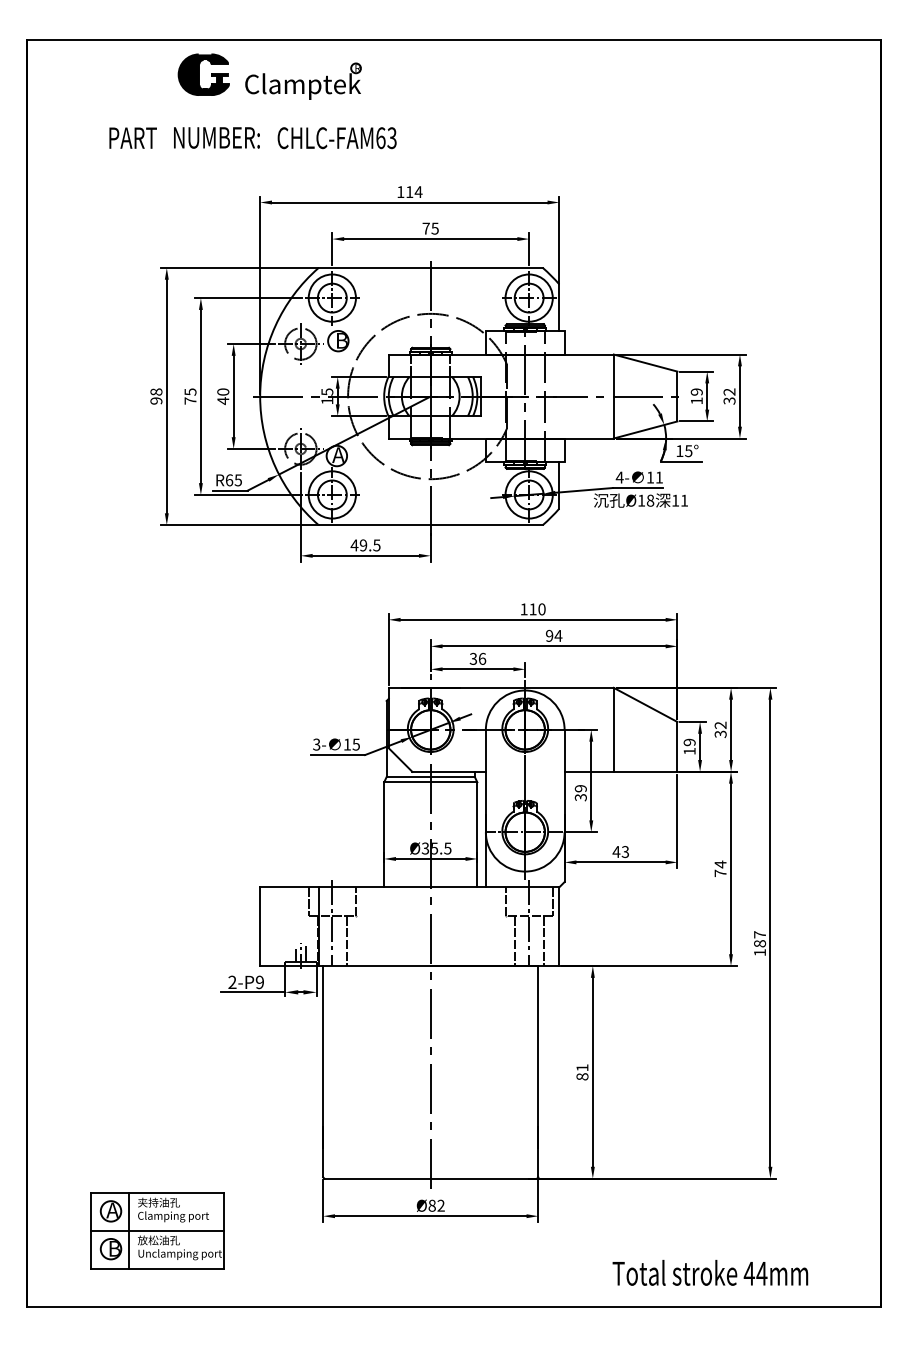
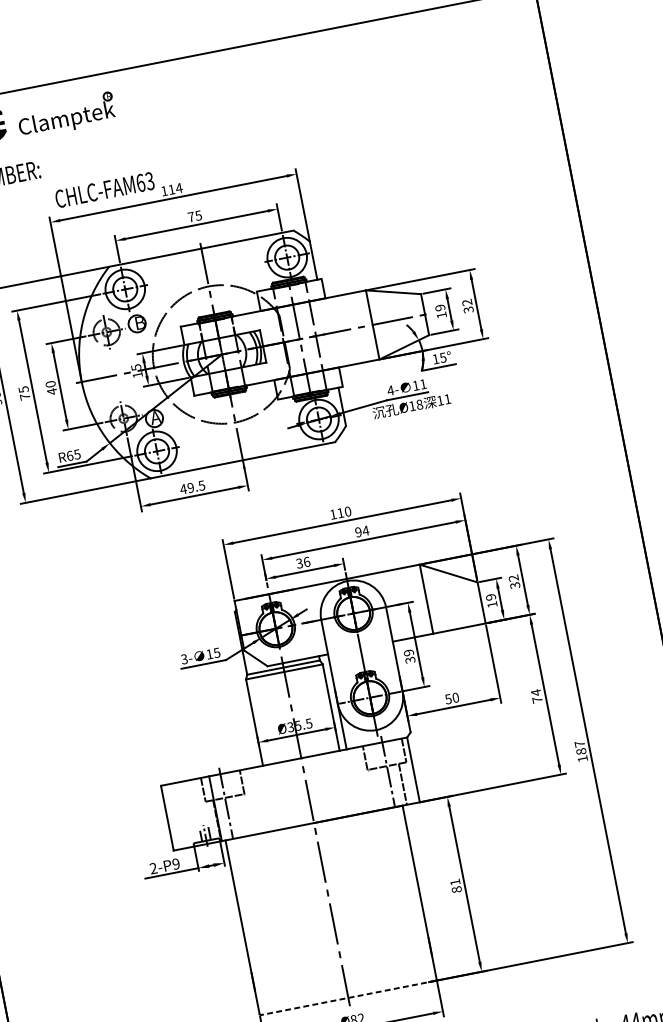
text: (336, 138) -> (104, 190), moved
text: (620, 852) -> (451, 699), 43 -> 50
line: (346, 941) -> (240, 816), removed
line: (514, 941) -> (378, 789), removed
line: (430, 1178) -> (348, 997), solid -> dashed

